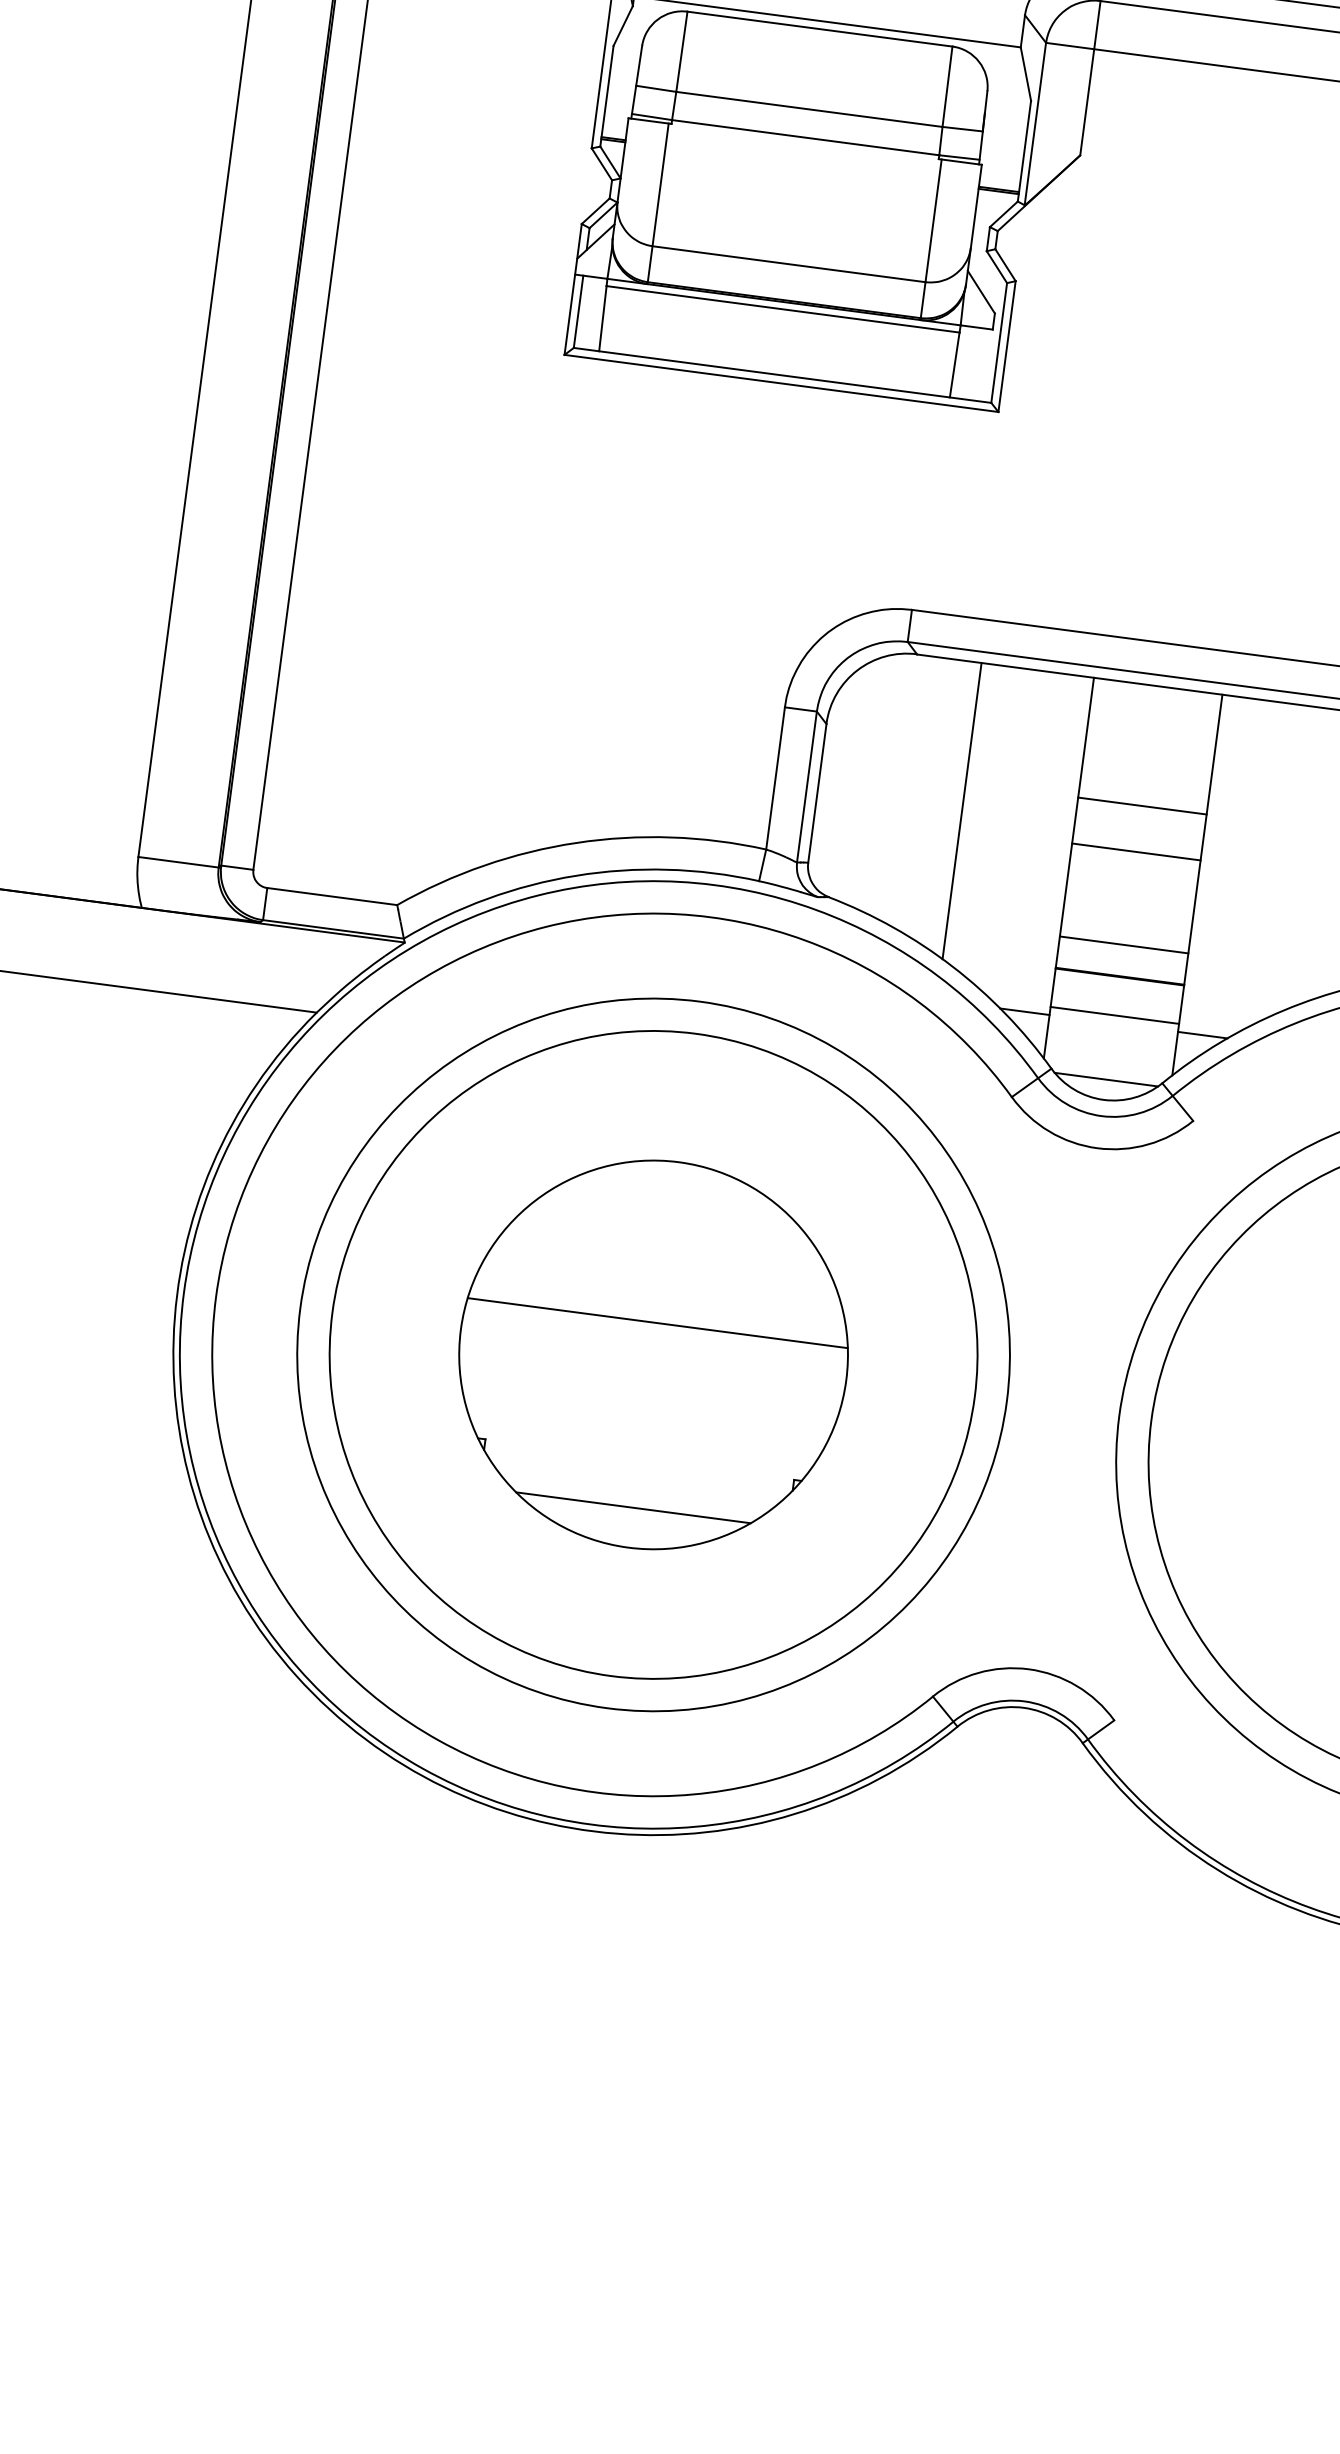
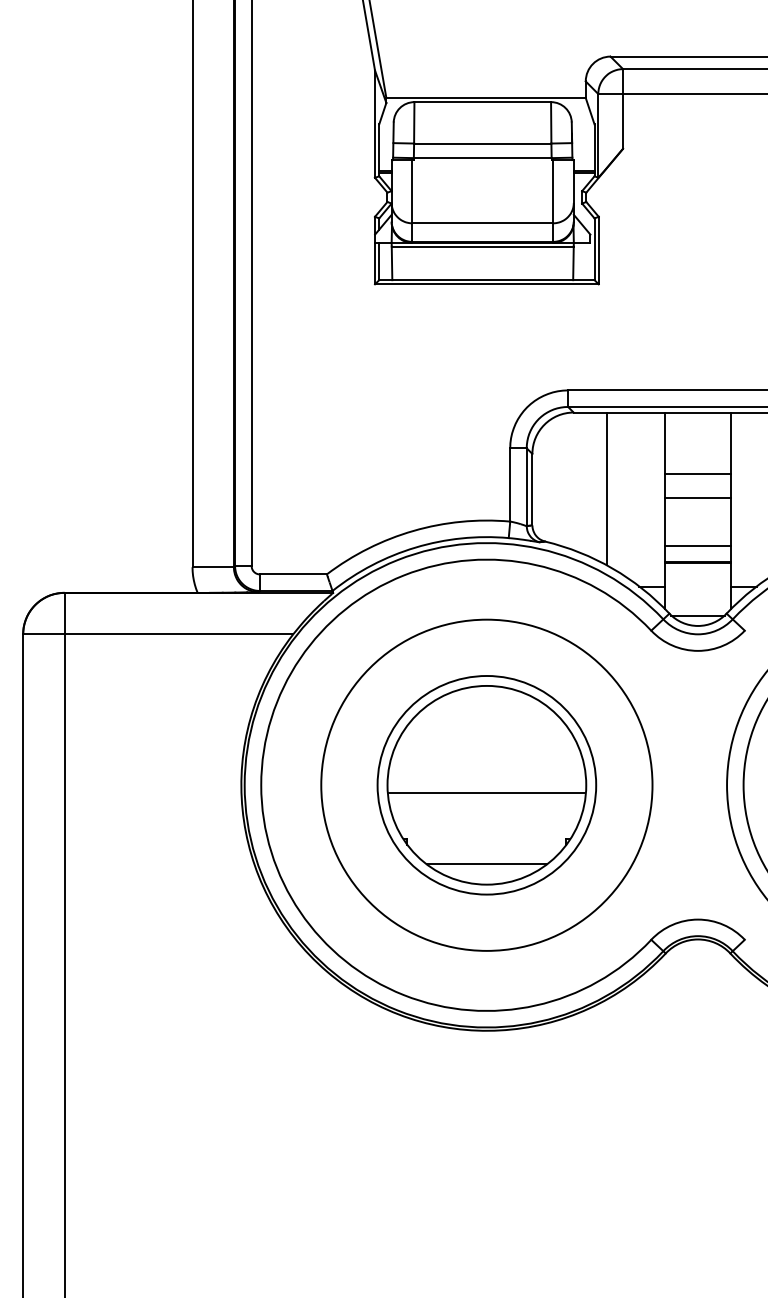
line: (1113, 1015) -> (697, 582), removed
line: (657, 1322) -> (486, 792), moved
circle: (652, 1355) -> (486, 785), size x0.6

